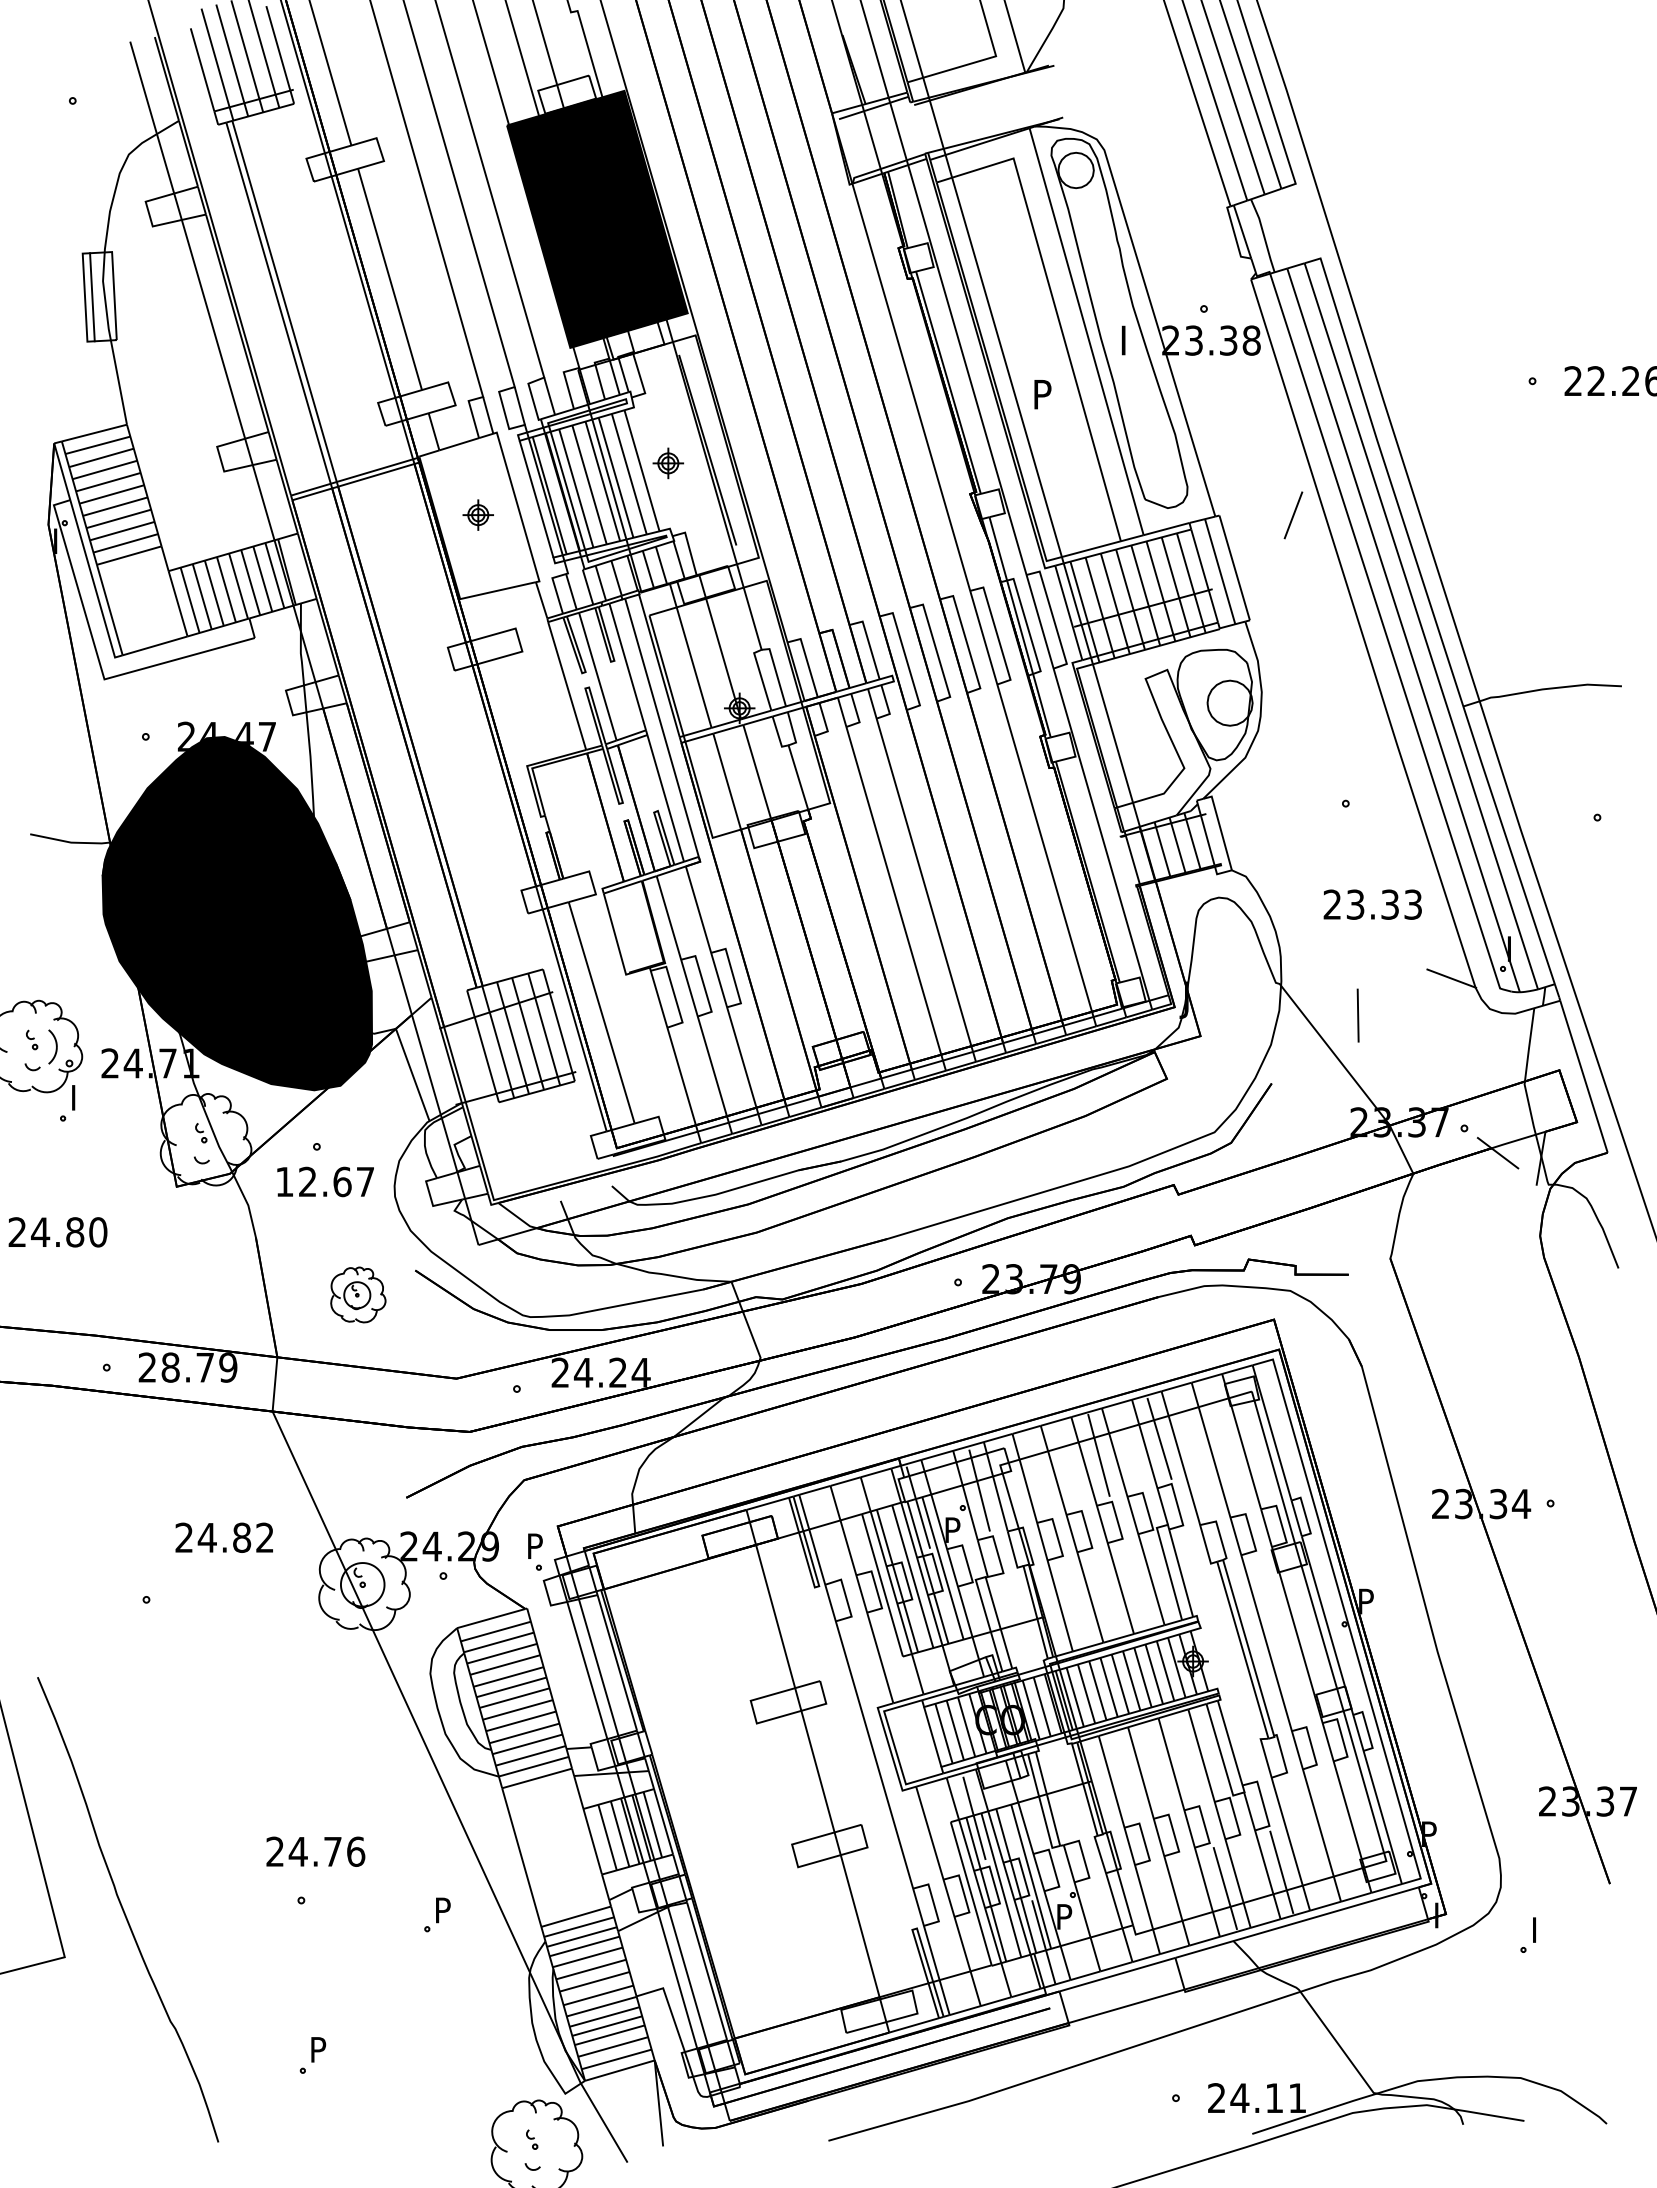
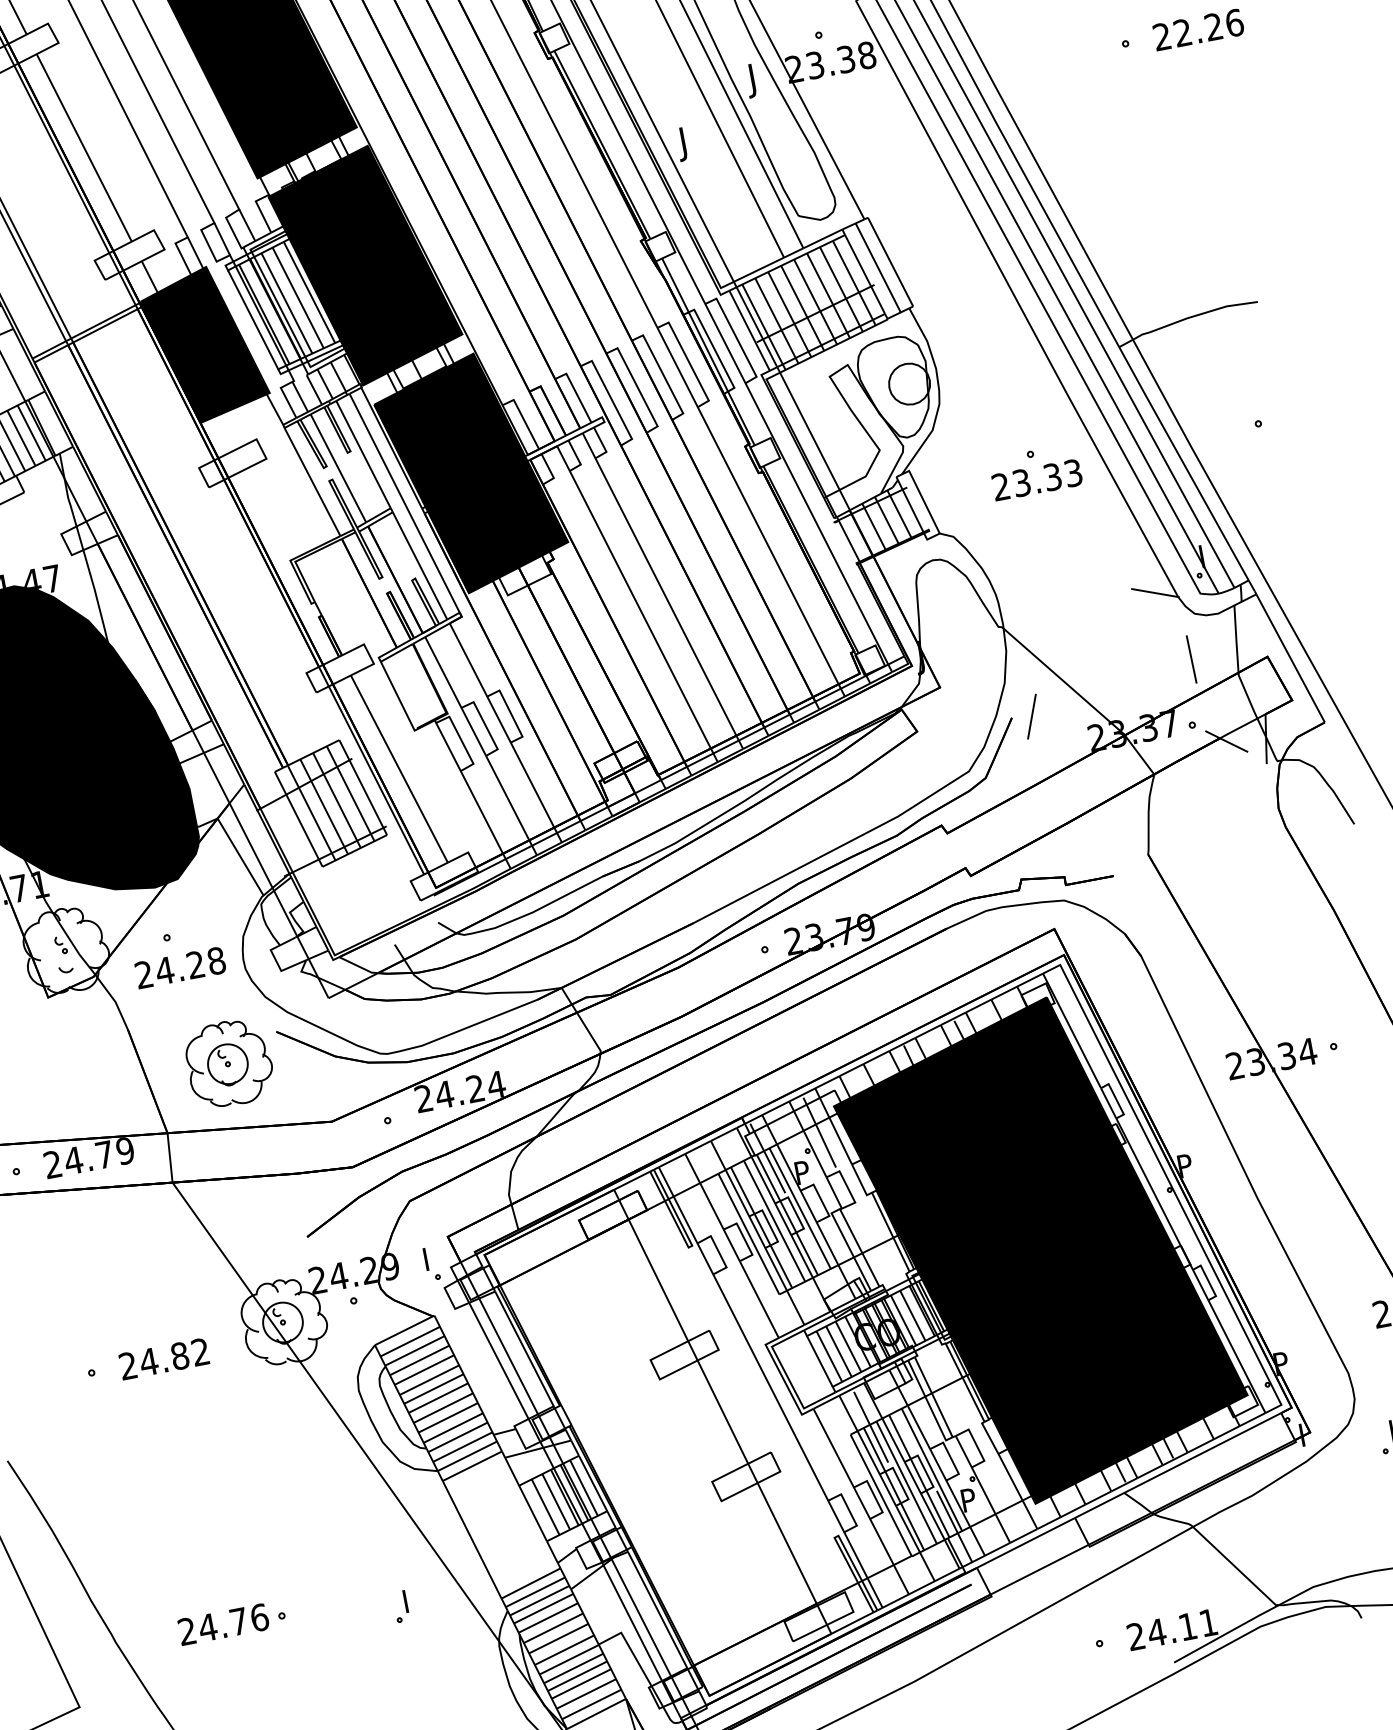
text: (1120, 359) -> (752, 94), I -> J
text: (1040, 398) -> (687, 143), P -> J
fill: (668, 463) -> (365, 265), added
fill: (479, 515) -> (204, 344), added
line: (1293, 515) -> (1031, 716), moved
fill: (739, 708) -> (470, 472), added
text: (1372, 904) -> (1036, 479), moved
line: (1357, 1015) -> (1191, 659), moved
text: (325, 1181) -> (180, 967), 12.67 -> 24.28
part: (358, 1294) -> (229, 1063), size x1.67
text: (170, 1367) -> (73, 1160), 28.79 -> 24.79
text: (223, 1537) -> (163, 1358), moved
text: (536, 1540) -> (431, 1253), P -> I
fill: (1193, 1662) -> (1040, 1250), added
text: (315, 1851) -> (223, 1624), moved
text: (444, 1904) -> (410, 1595), P -> I

